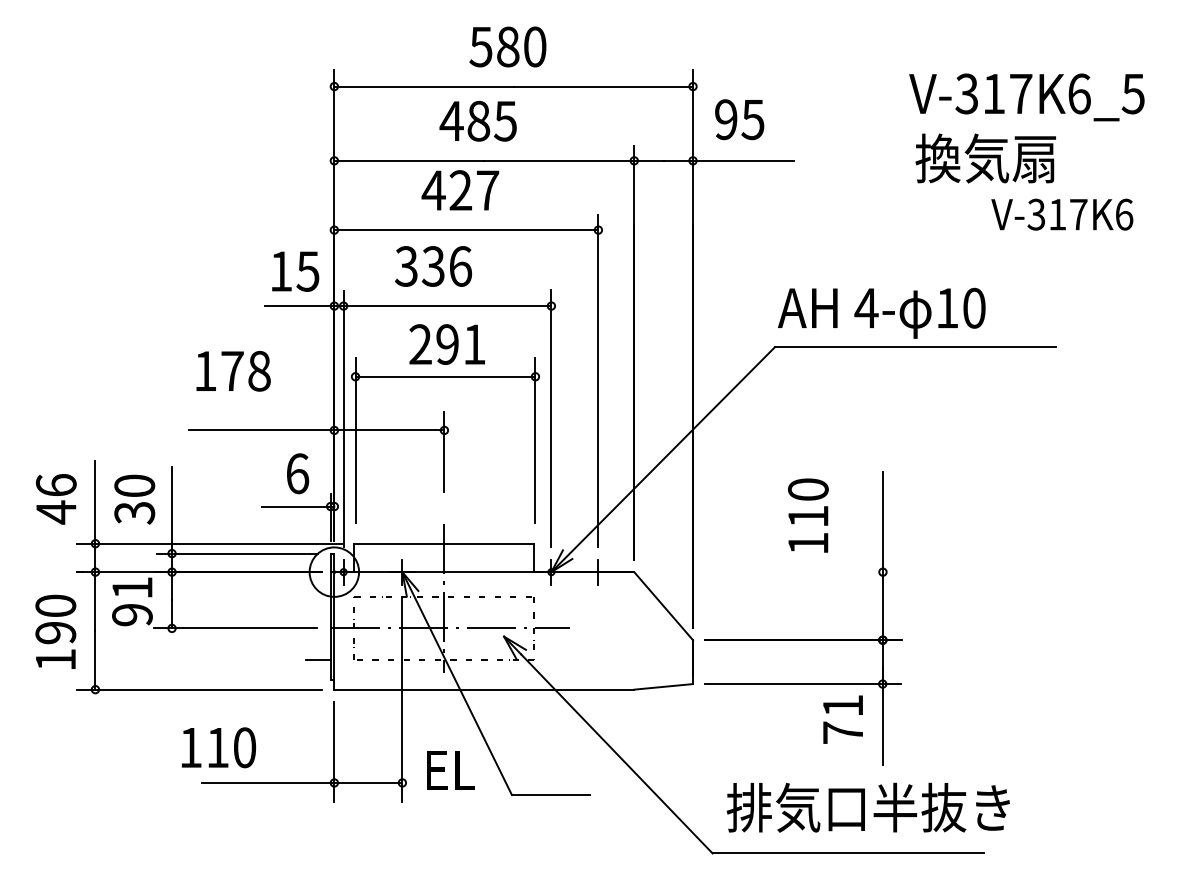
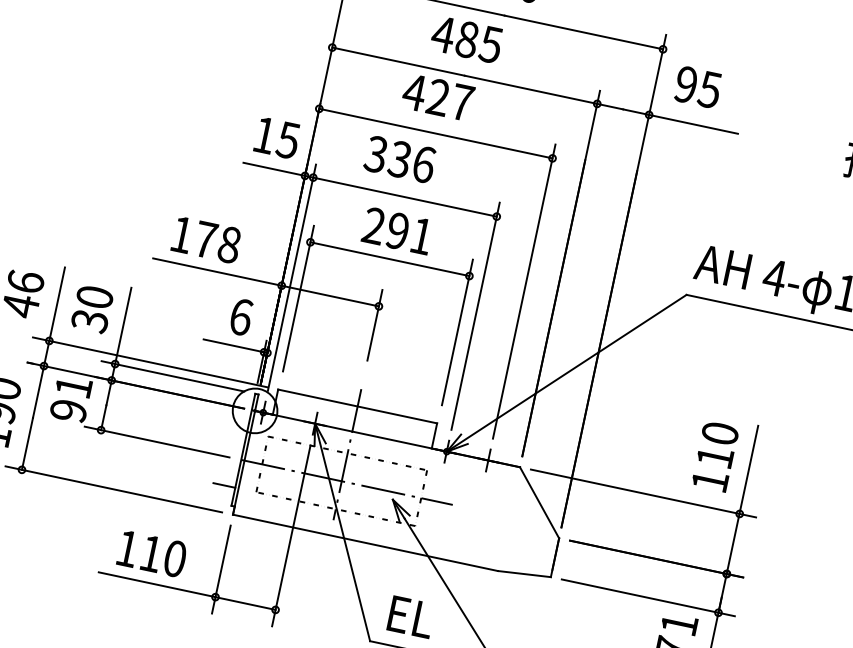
text: (233, 371) -> (206, 240), moved
text: (808, 515) -> (715, 456), moved
line: (773, 572) -> (642, 493), added
text: (218, 747) -> (151, 553), moved
text: (450, 770) -> (410, 616), moved

